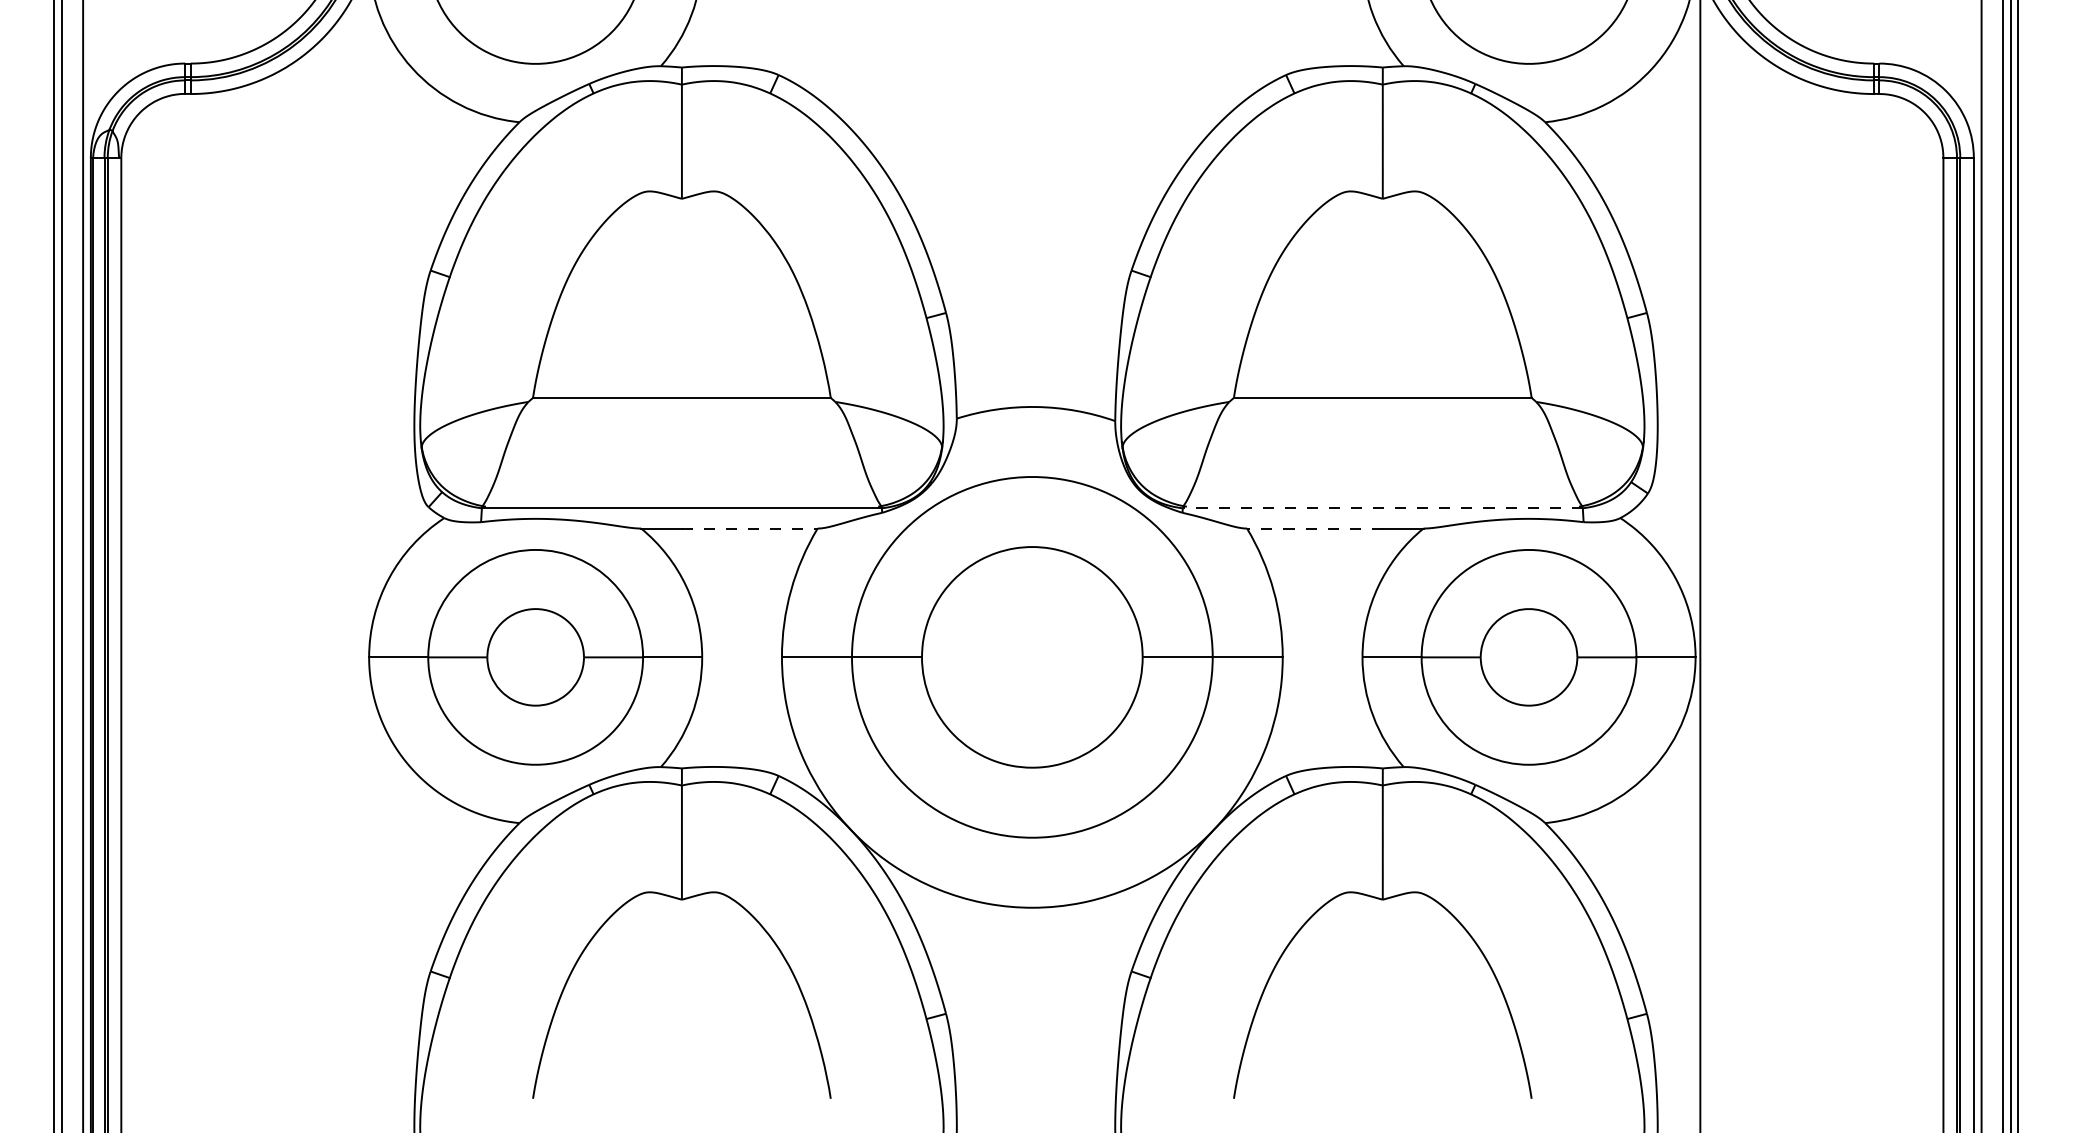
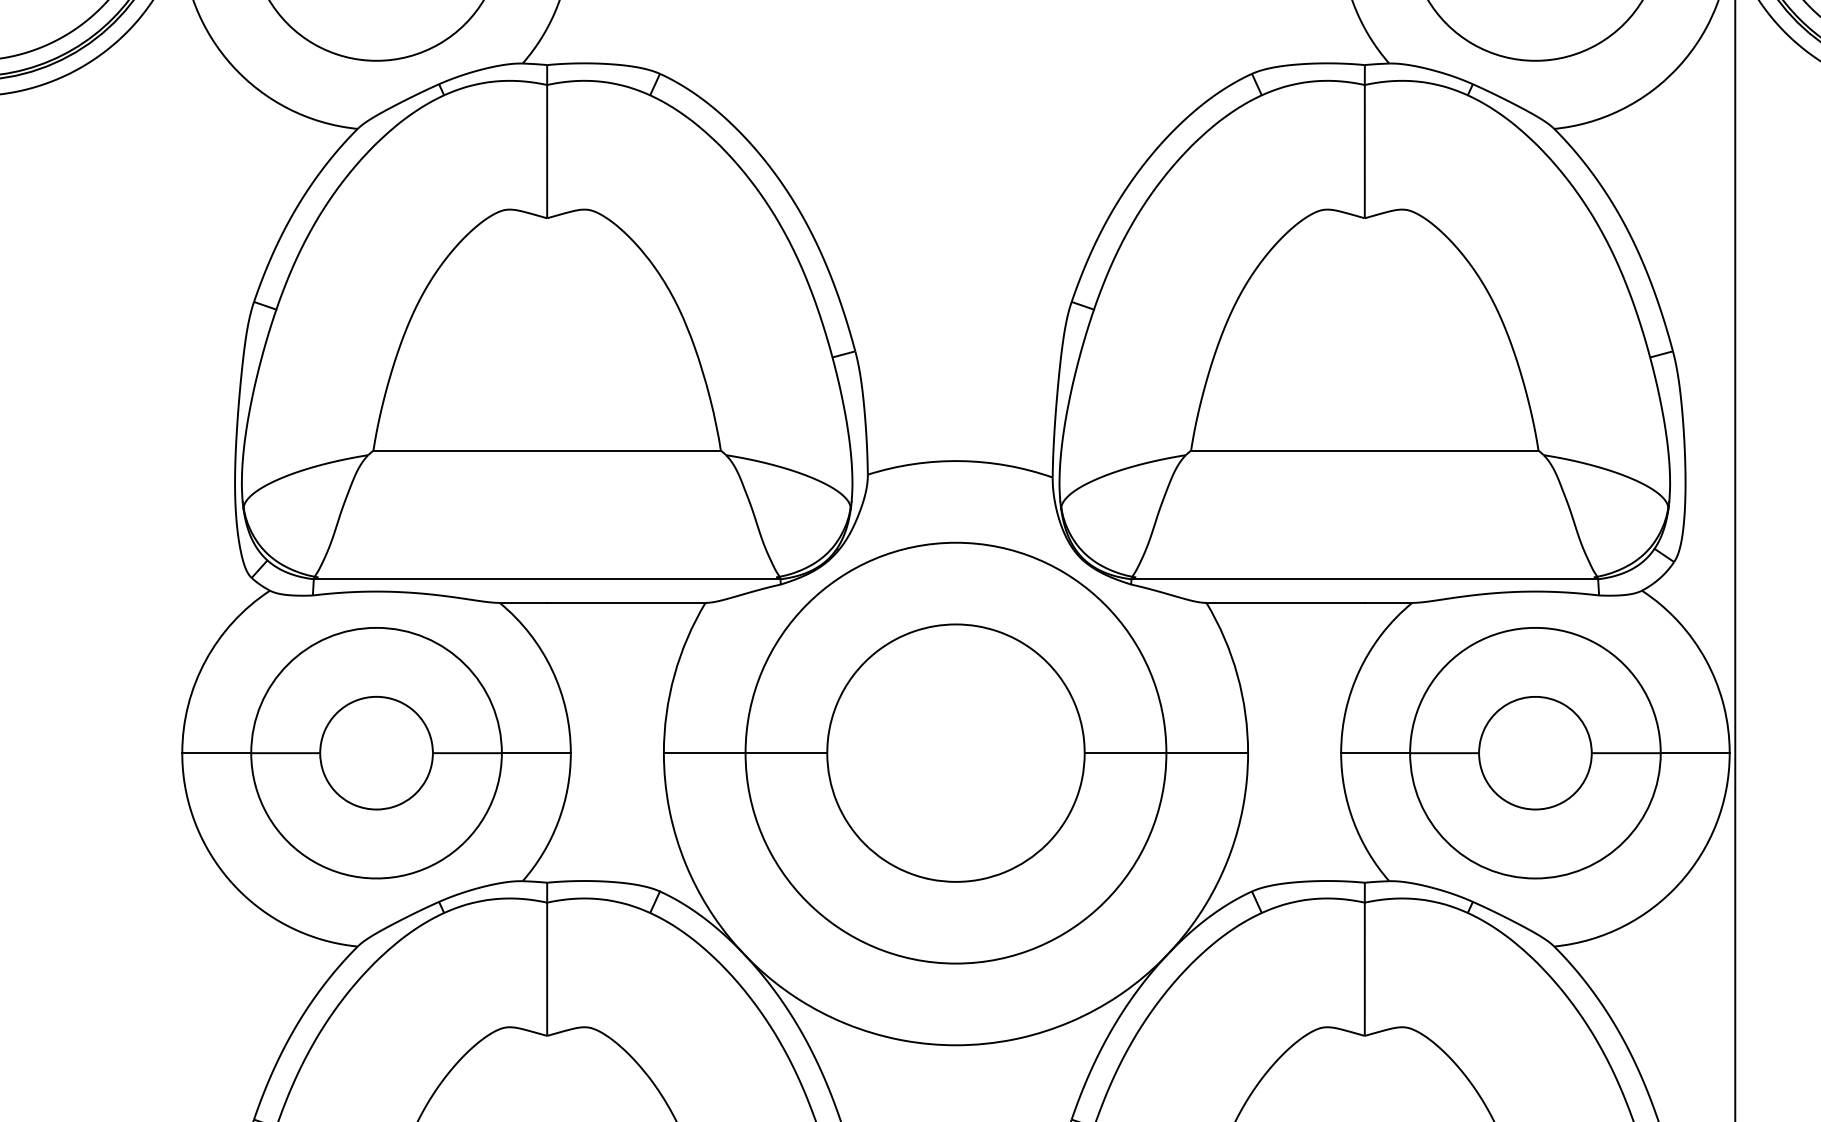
line: (1382, 508) -> (1364, 579), dashed -> solid
line: (749, 528) -> (626, 602), dashed -> solid
line: (1314, 528) -> (1285, 602), dashed -> solid

